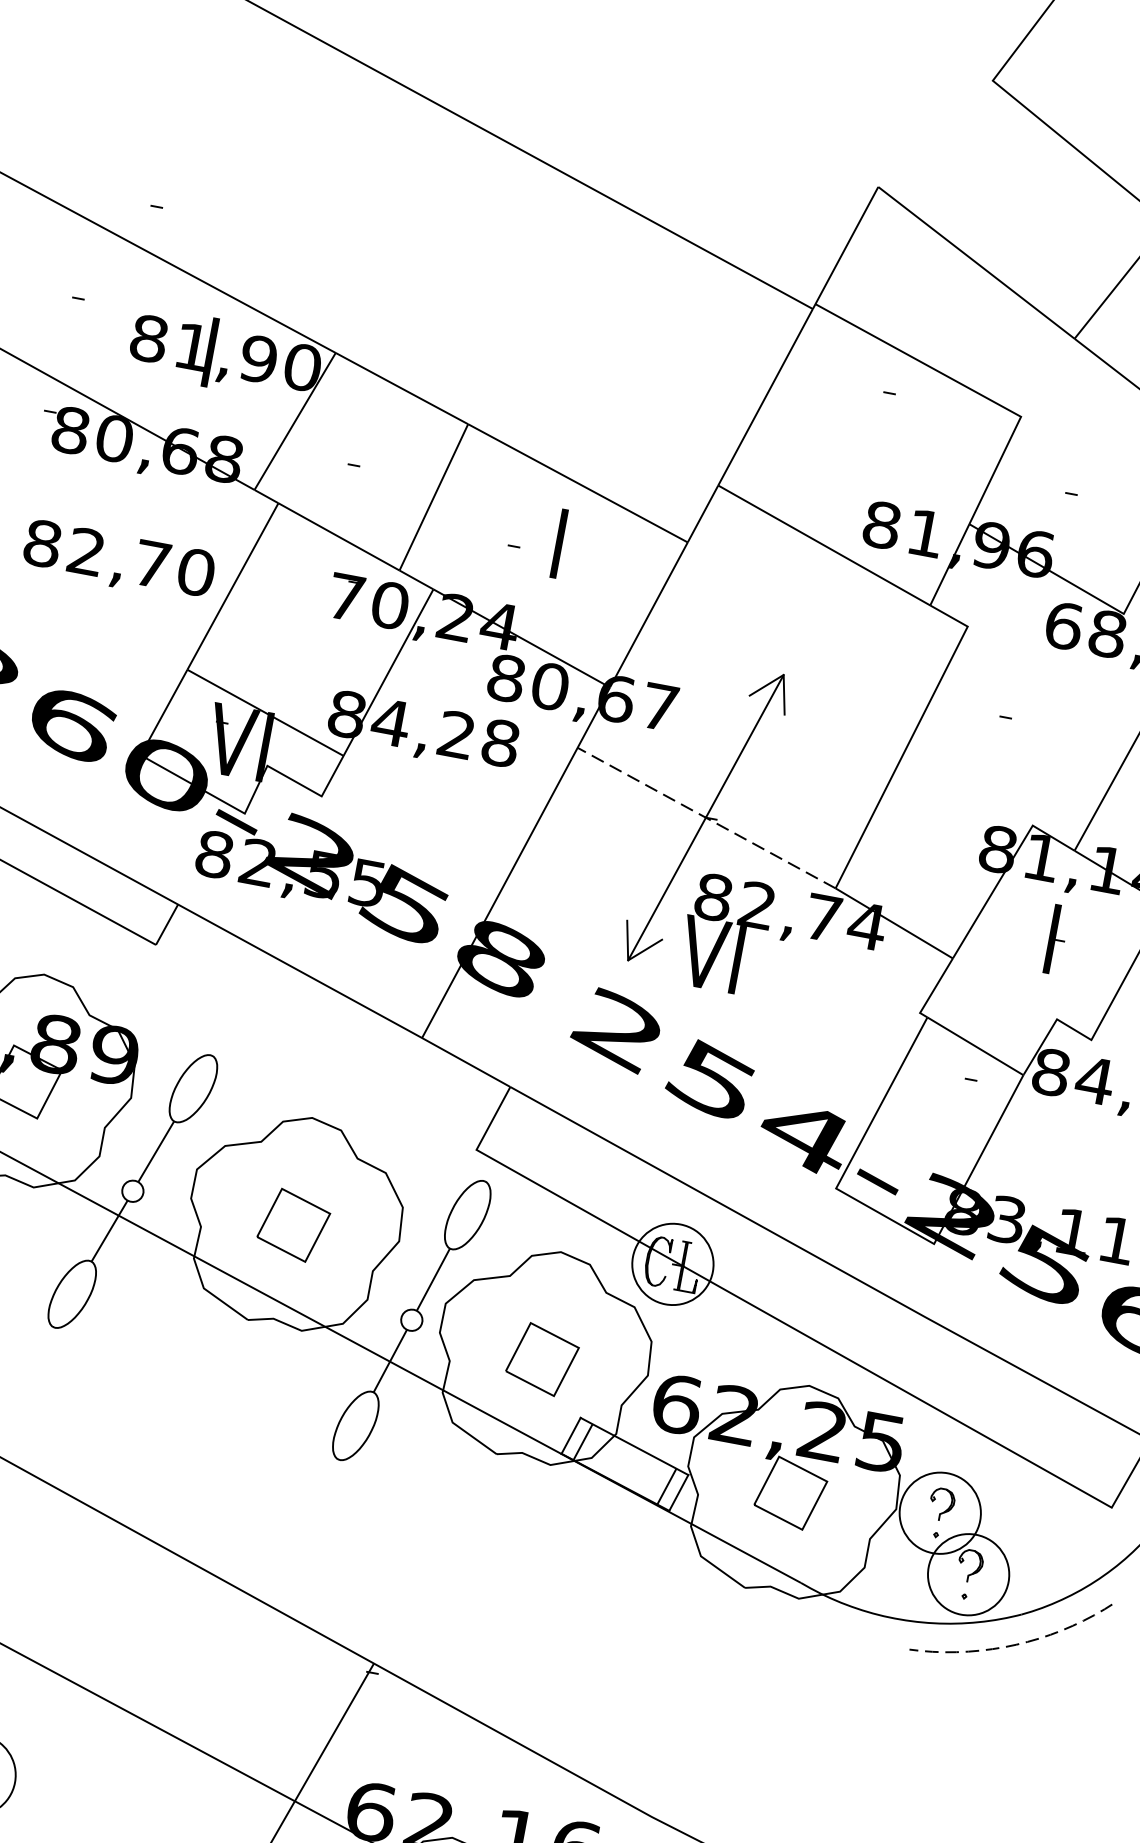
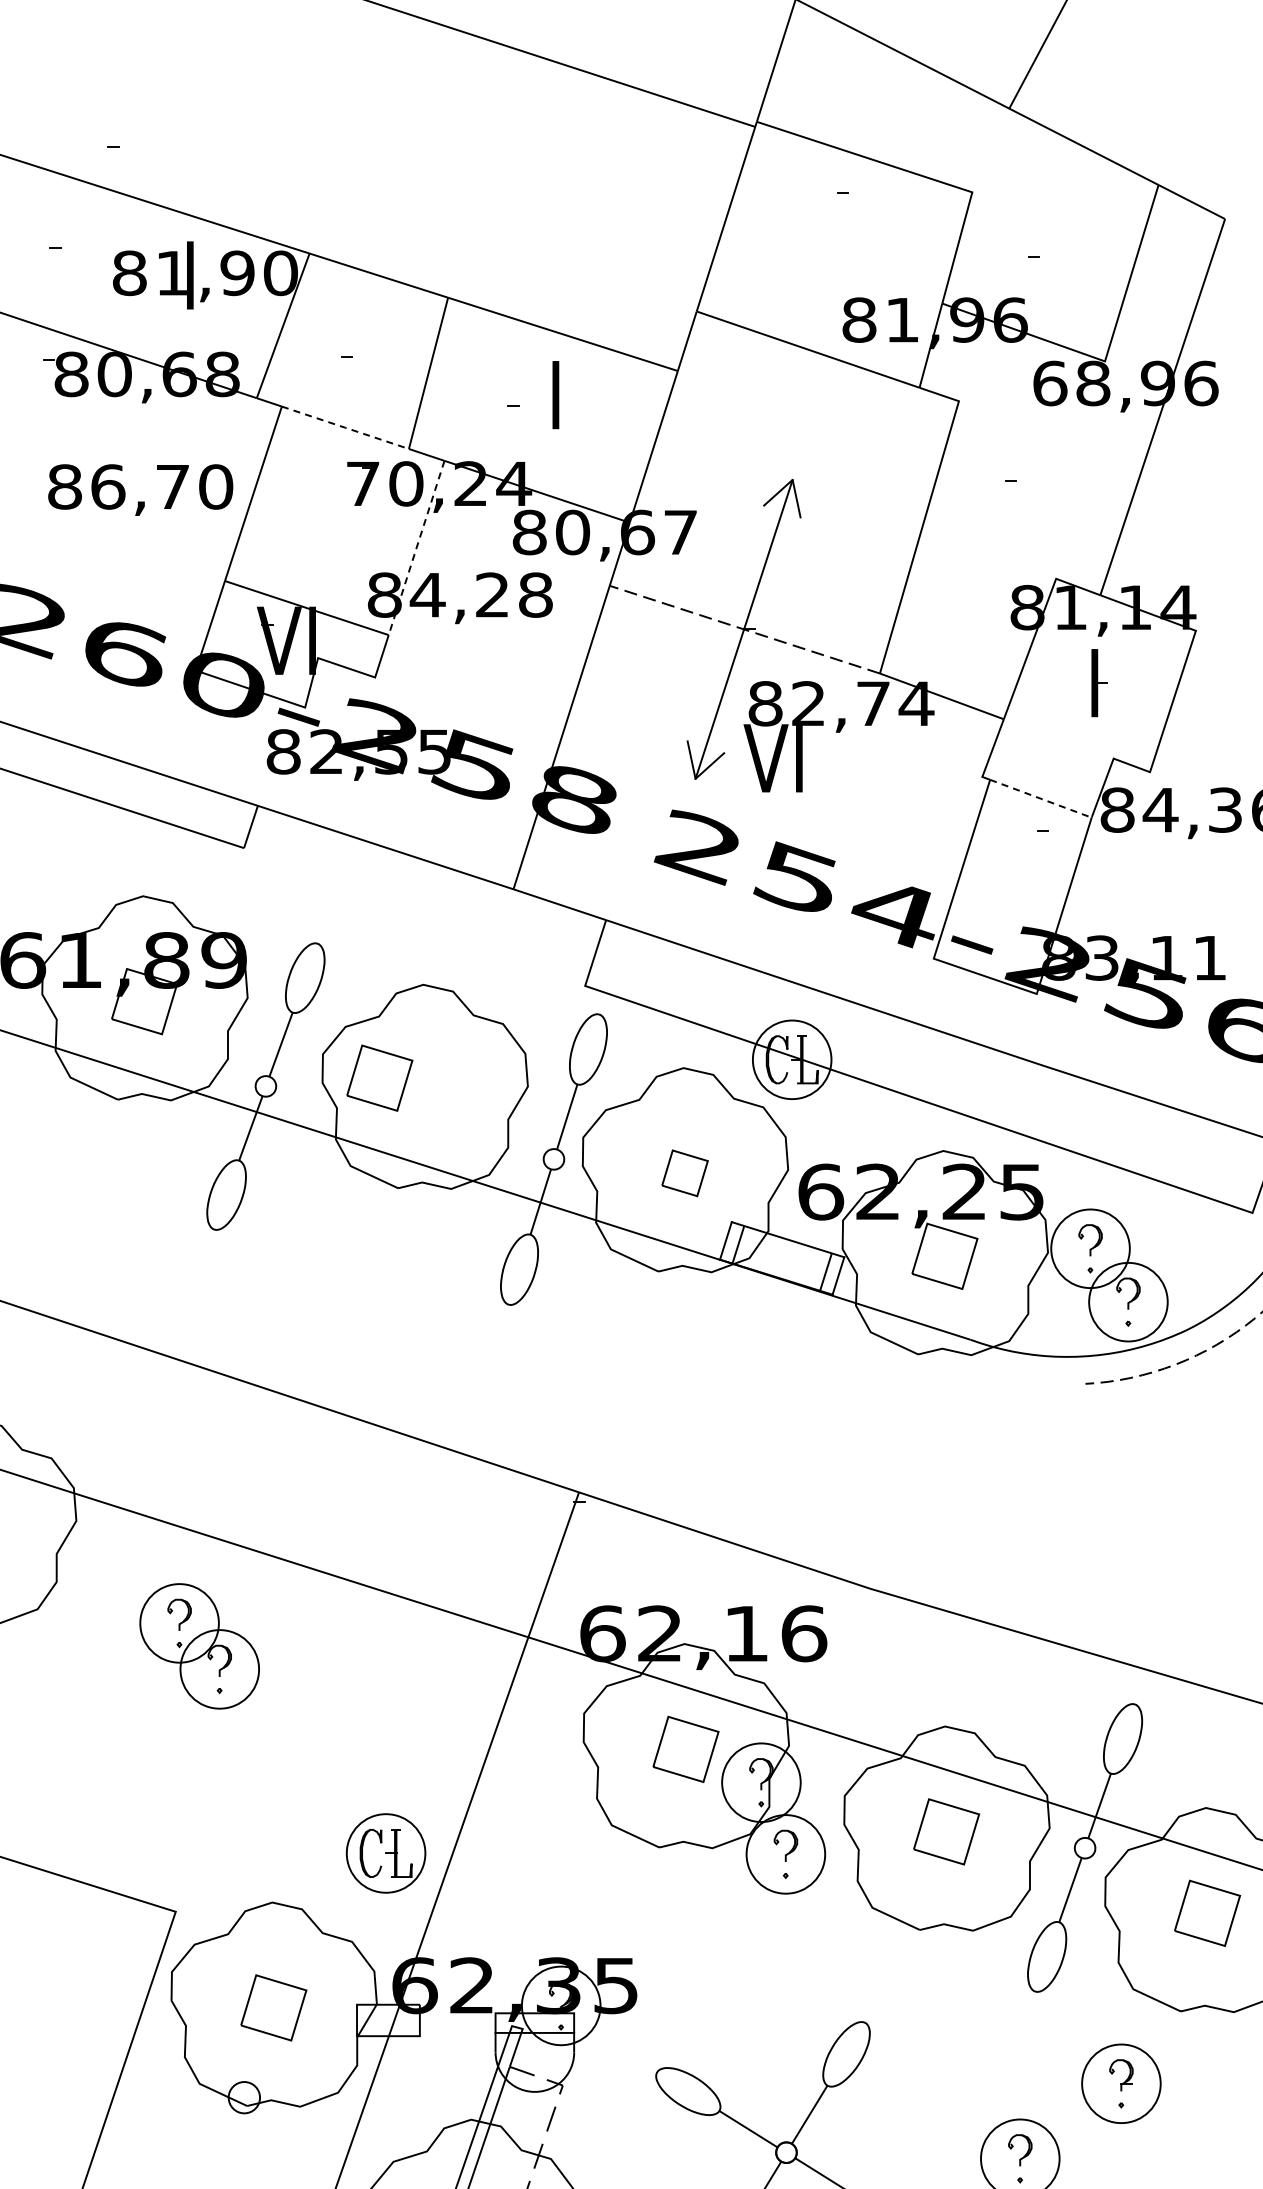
line: (339, 536) -> (345, 427), solid -> dashed
text: (86, 551) -> (108, 486), 82,70 -> 86,70
line: (388, 672) -> (416, 547), solid -> dashed
line: (975, 1045) -> (1040, 798), solid -> dashed
part: (293, 1224) -> (379, 1077), moved
part: (542, 1358) -> (684, 1172), size x0.7

